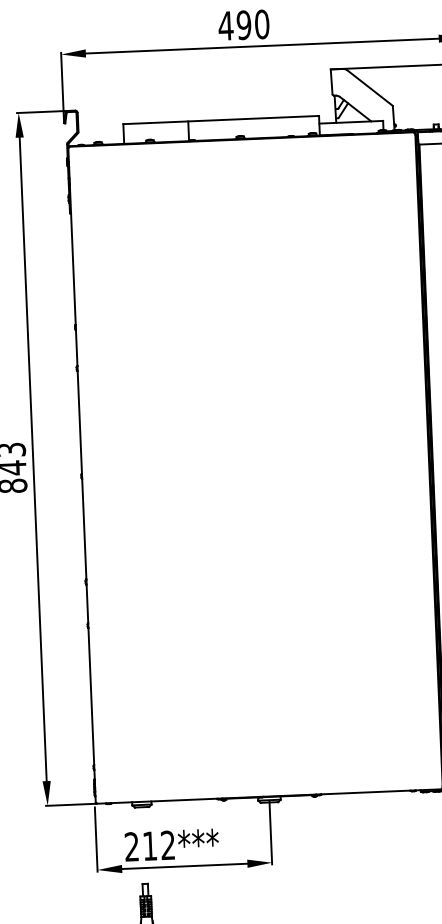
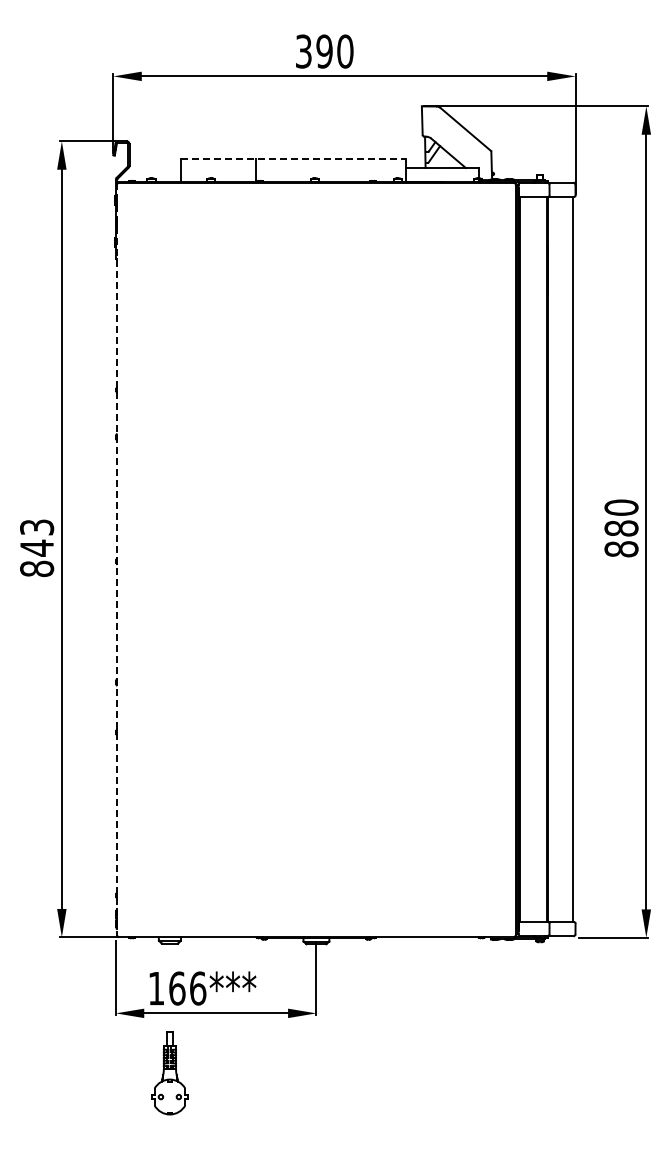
text: (225, 25) -> (303, 51), 490 -> 390
line: (221, 120) -> (294, 159), solid -> dashed
line: (82, 474) -> (117, 559), solid -> dashed
text: (150, 846) -> (177, 988), 212*** -> 166***

